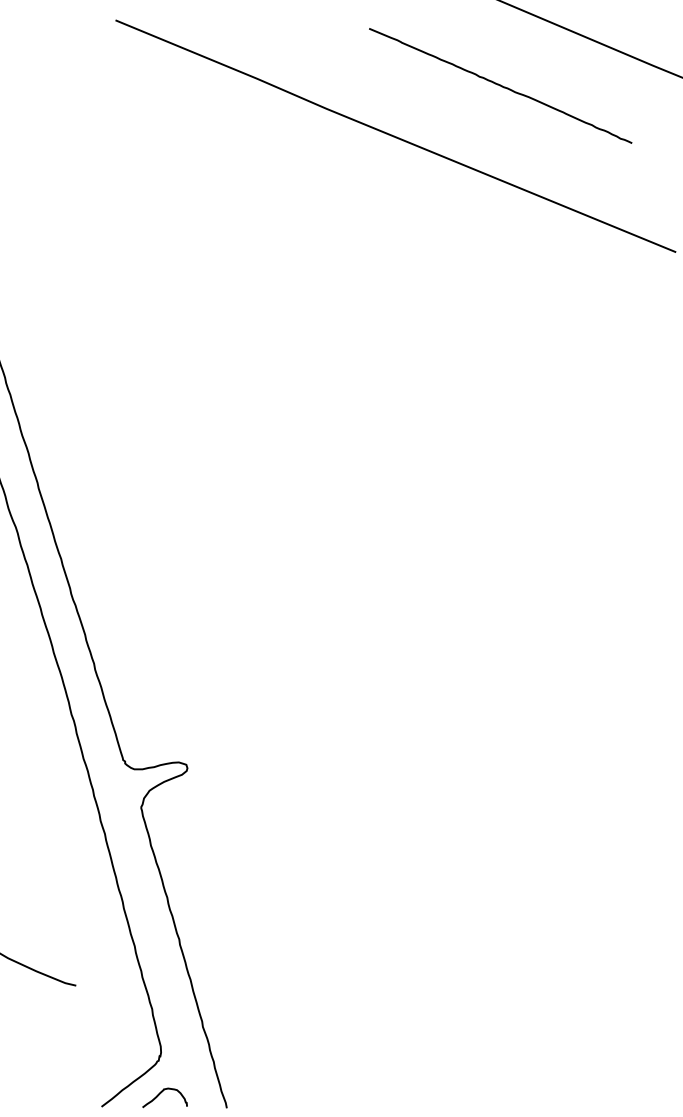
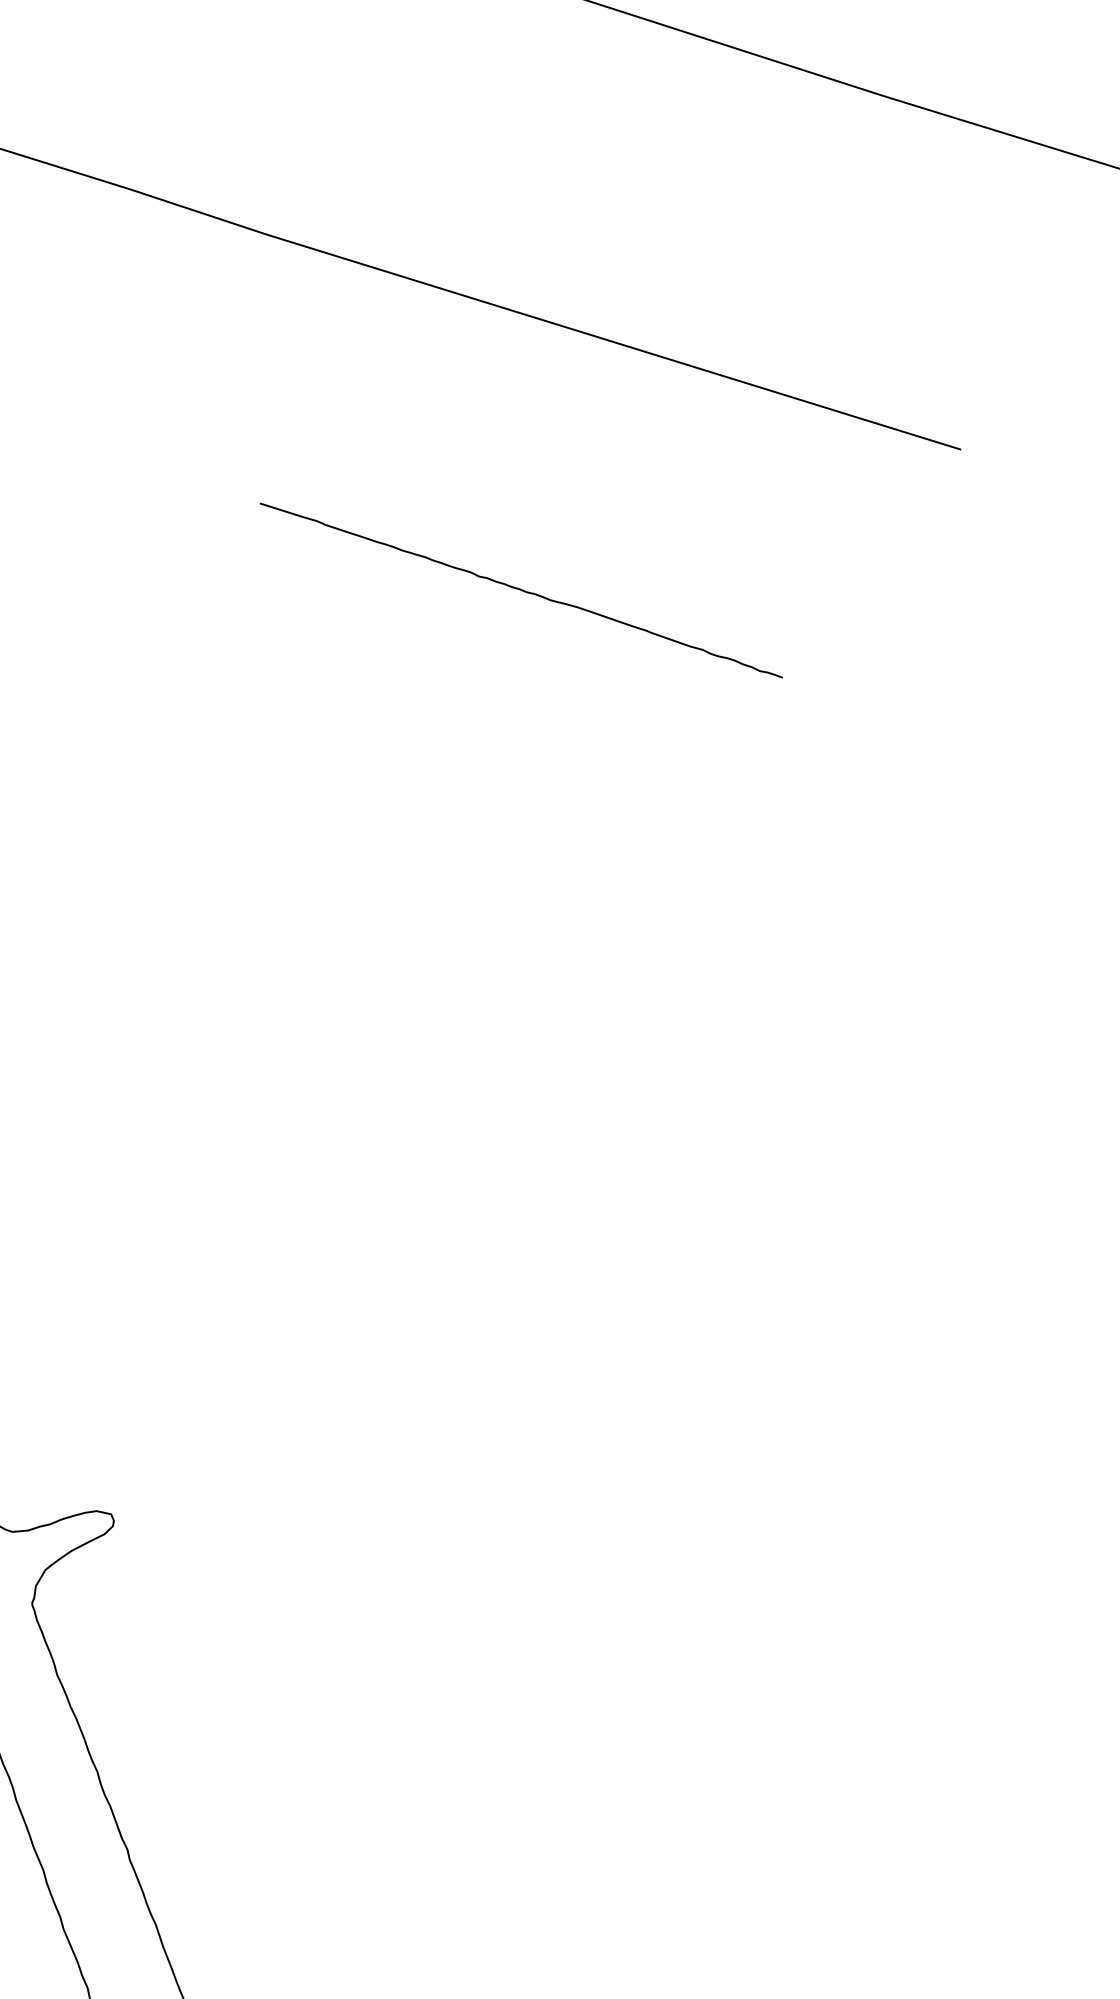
curve: (500, 85) -> (520, 589), moved

